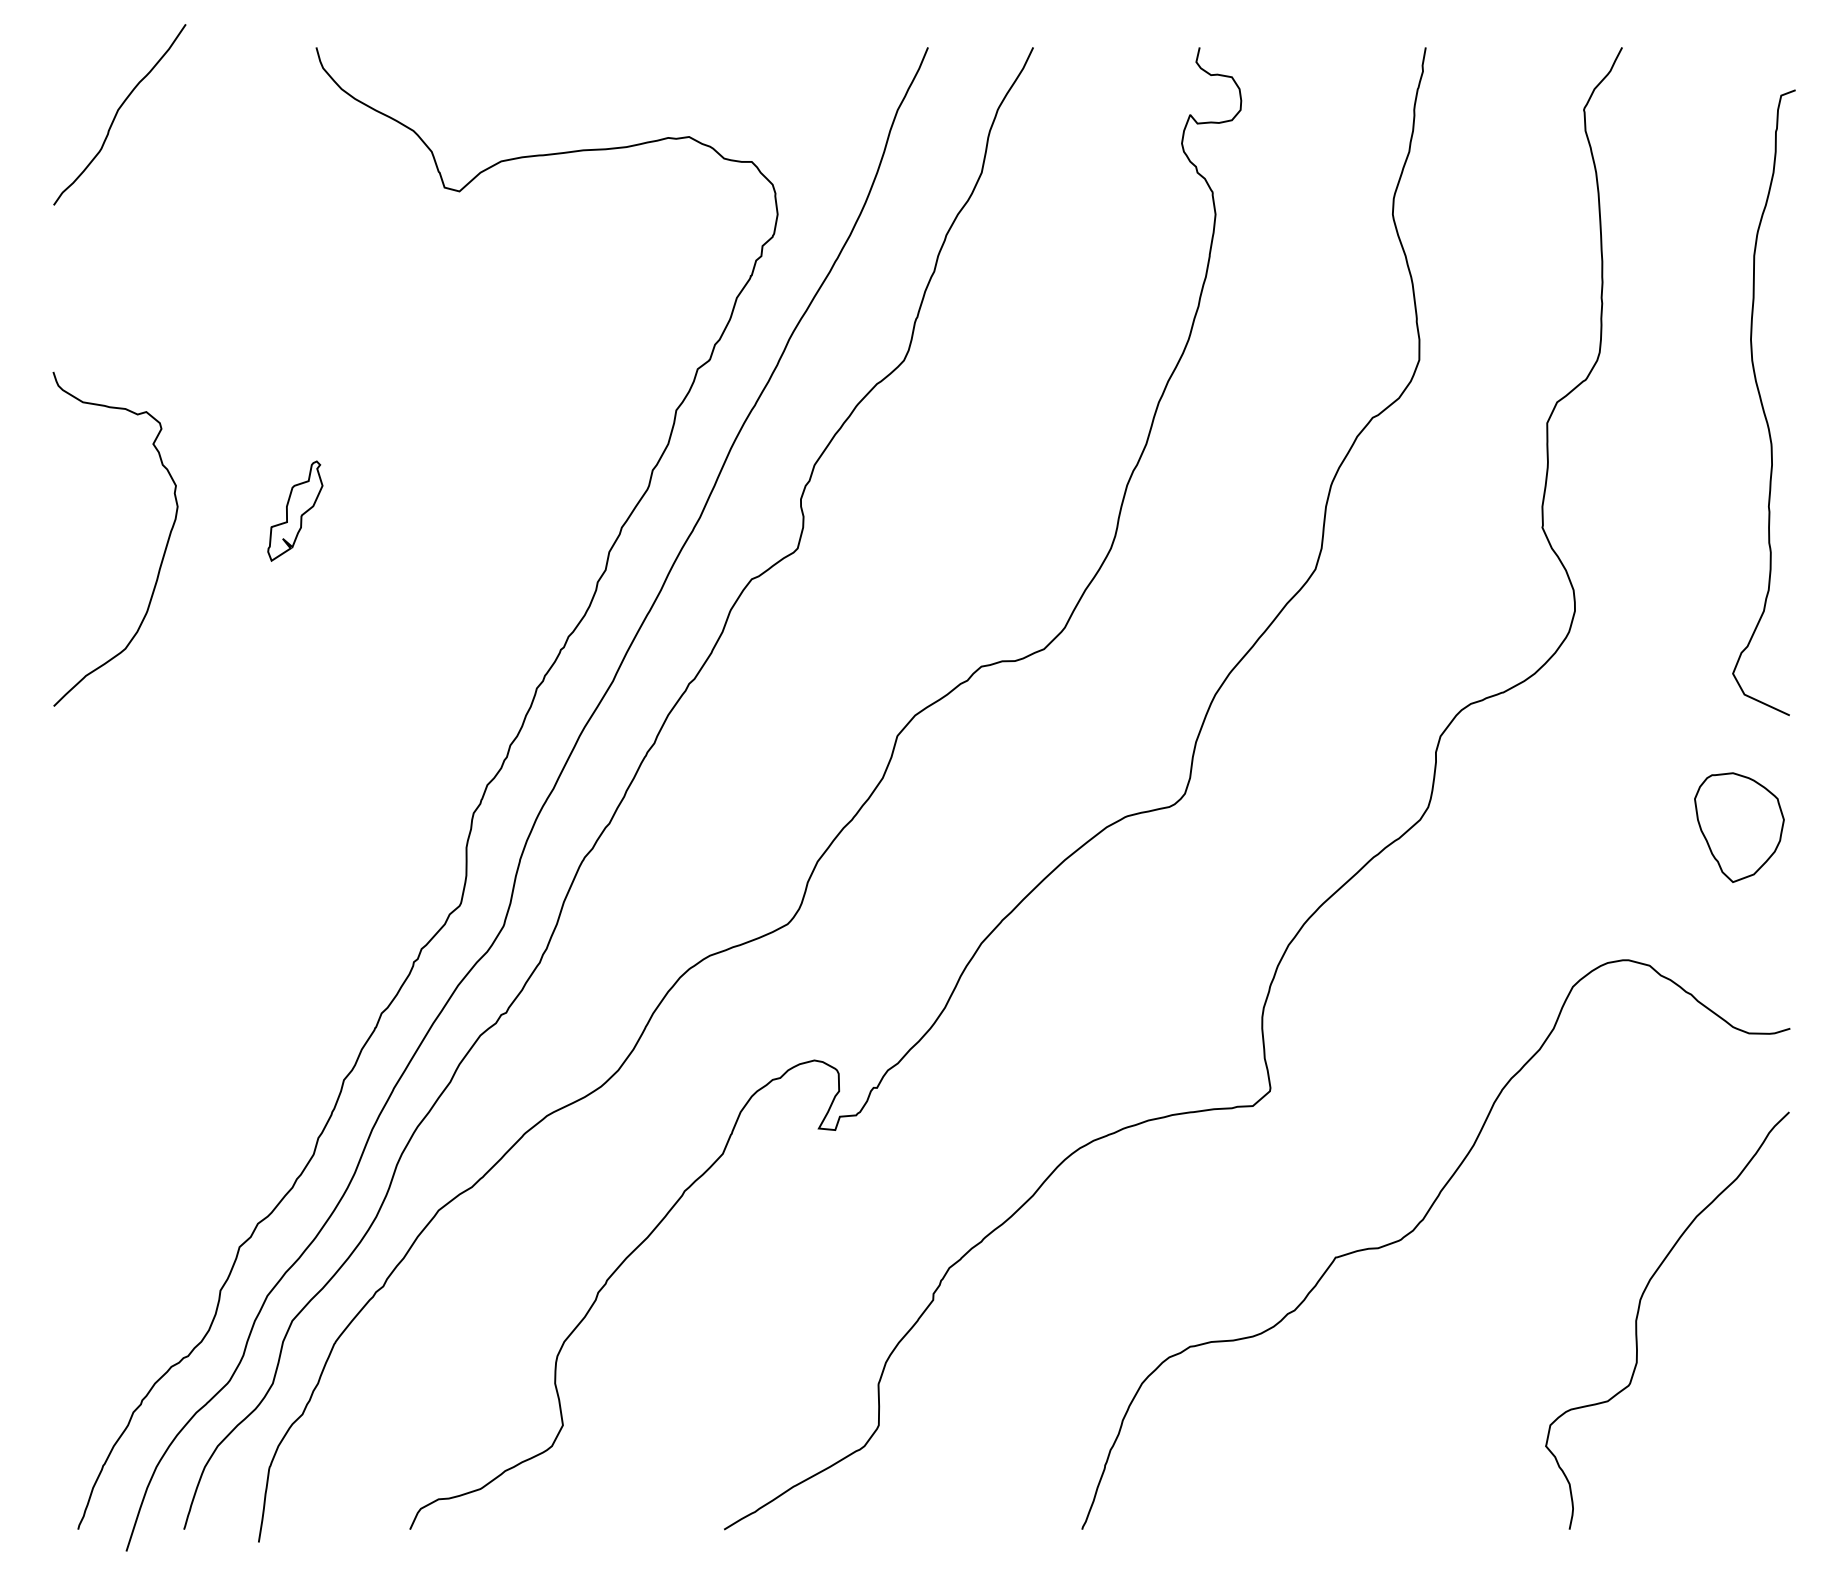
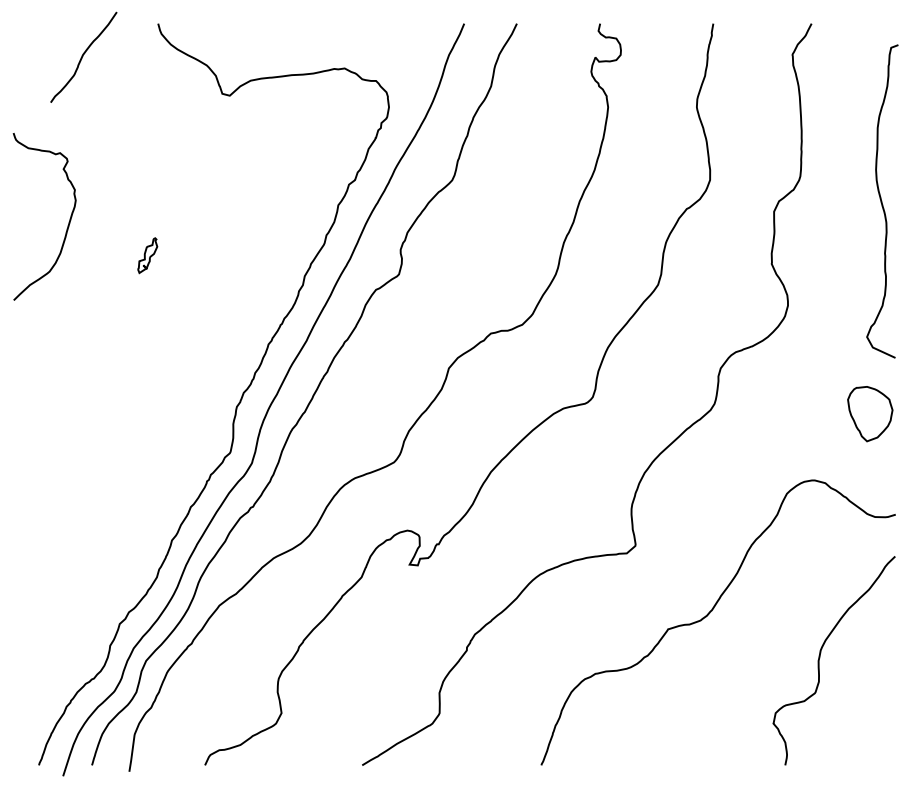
curve: (119, 113) -> (83, 56), moved
part: (295, 510) -> (147, 255), size x0.7
curve: (161, 556) -> (67, 225), moved

